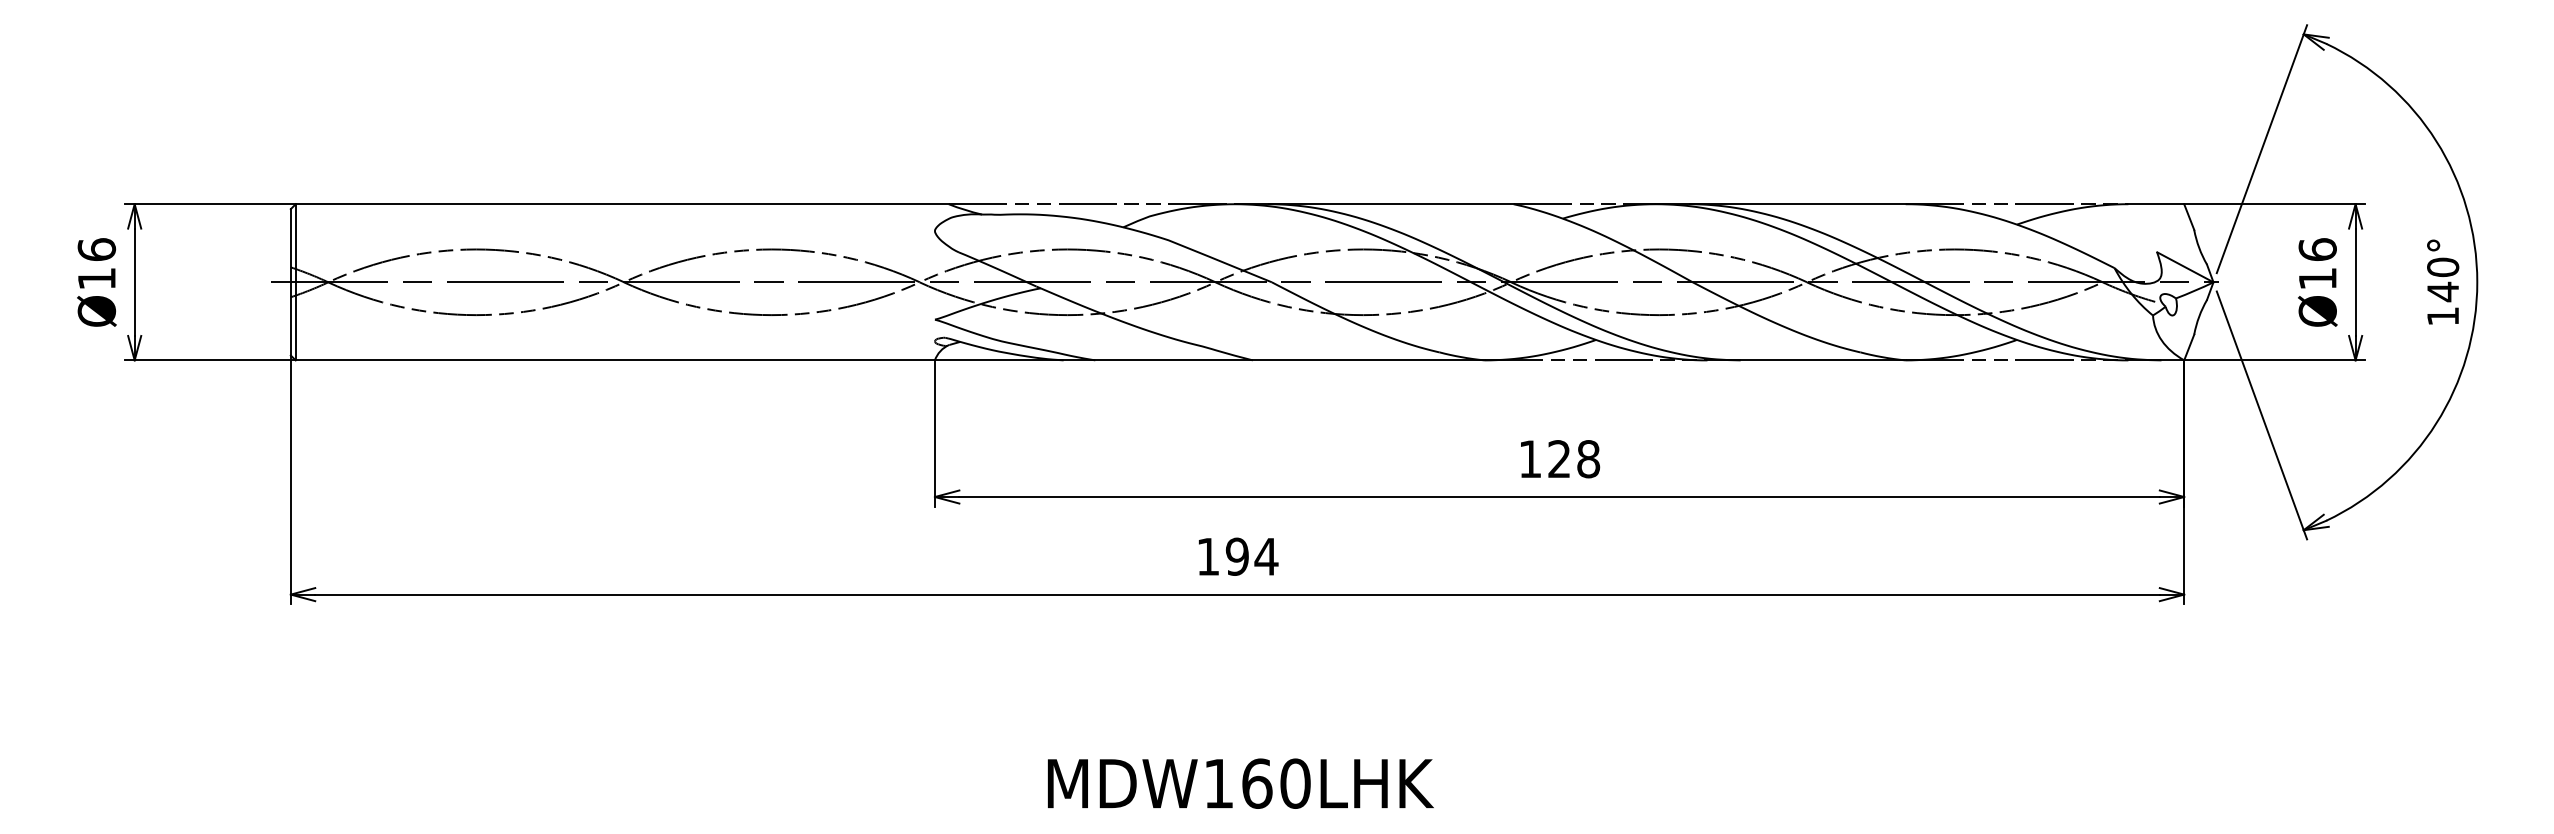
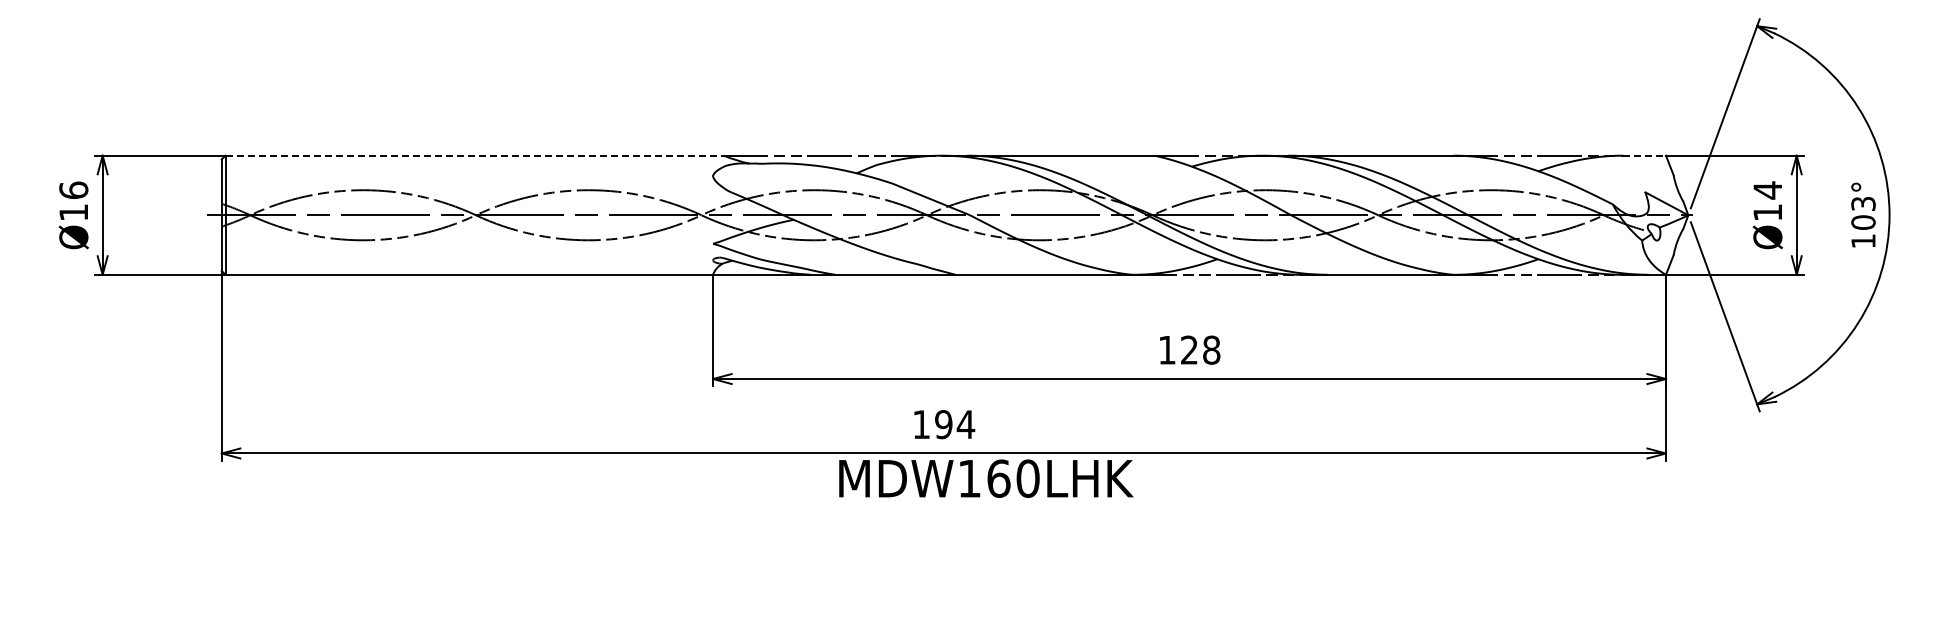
line: (623, 203) -> (475, 155), solid -> dashed
line: (2157, 203) -> (1645, 155), solid -> dashed
text: (2317, 249) -> (1767, 190), Ø16 -> Ø14
text: (2443, 280) -> (1863, 213), 140° -> 103°
text: (1240, 783) -> (986, 478), moved

